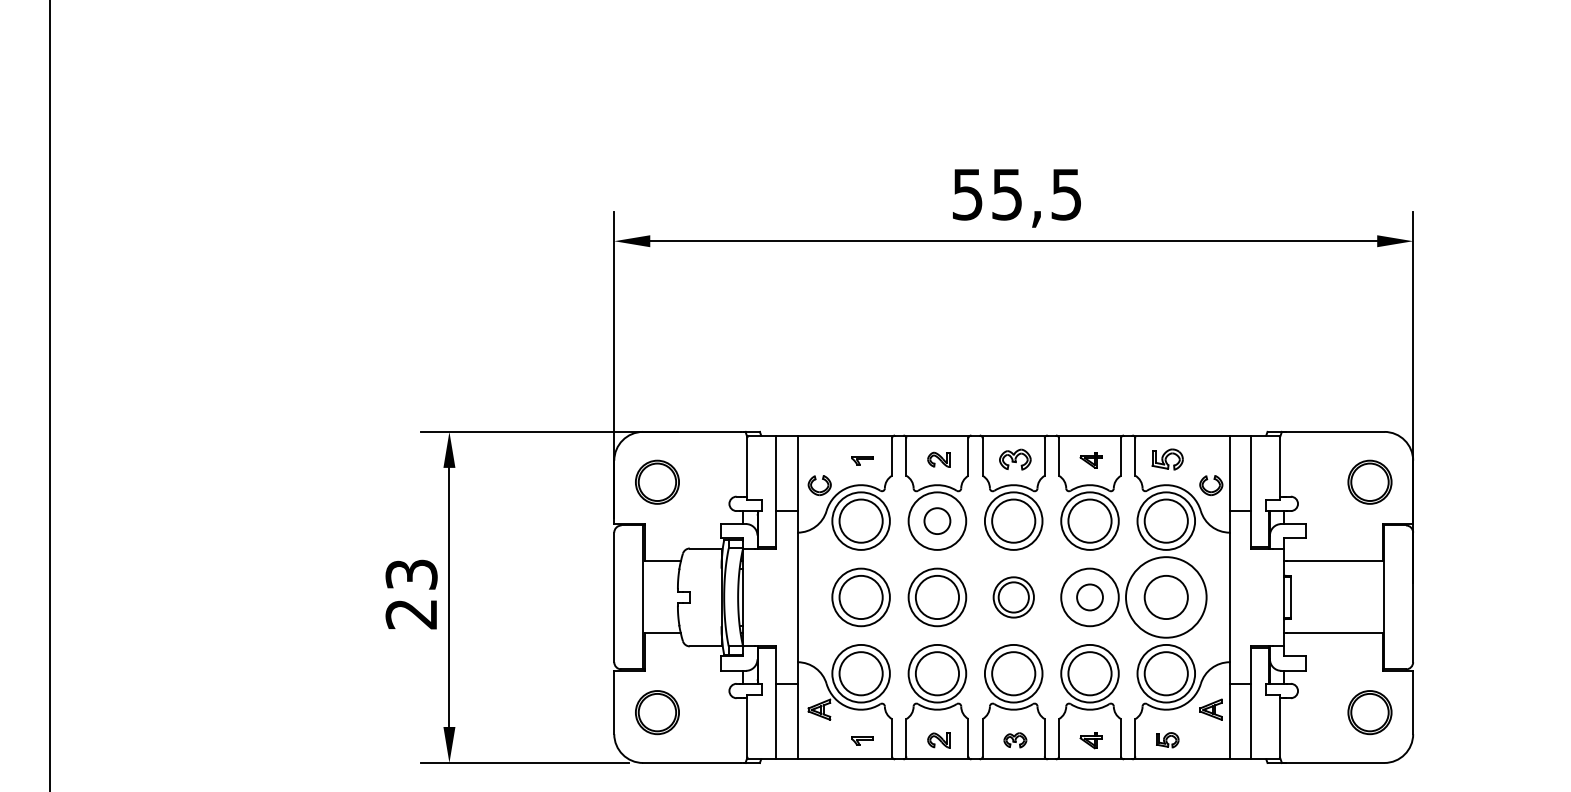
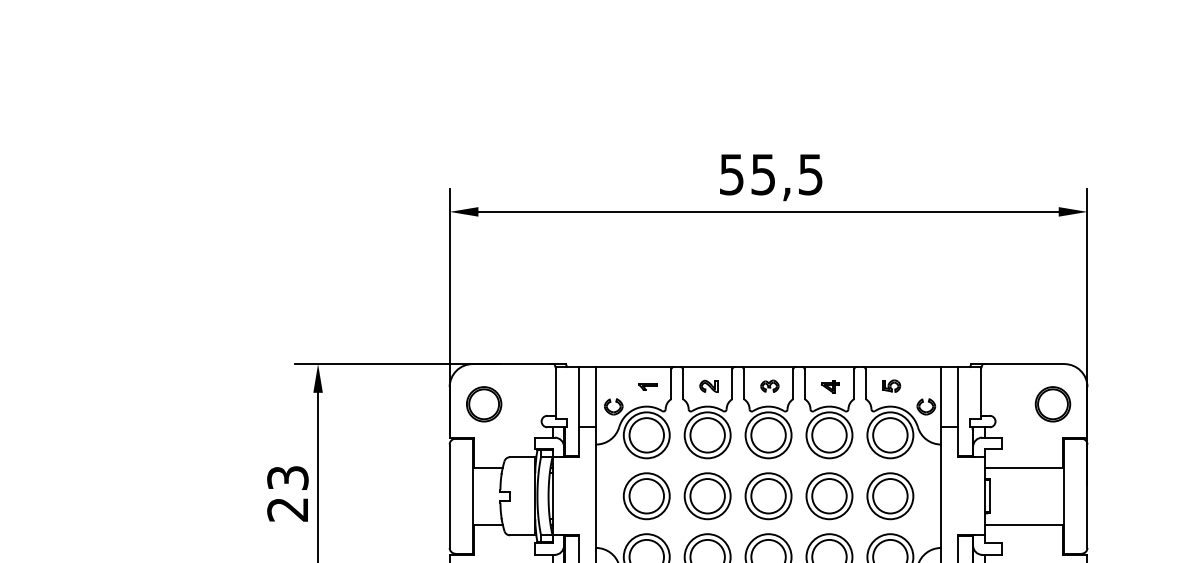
part: (1015, 459) -> (769, 386), size x0.71
part: (1167, 459) -> (891, 386), size x0.71
circle: (937, 520) -> (707, 434), size x1.67
part: (1013, 597) -> (768, 496), size x1.43
circle: (1089, 597) -> (829, 496), size x1.67
circle: (1166, 597) -> (890, 496), size x0.71

